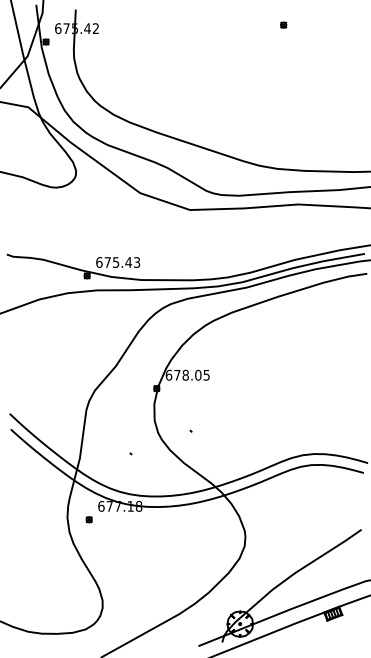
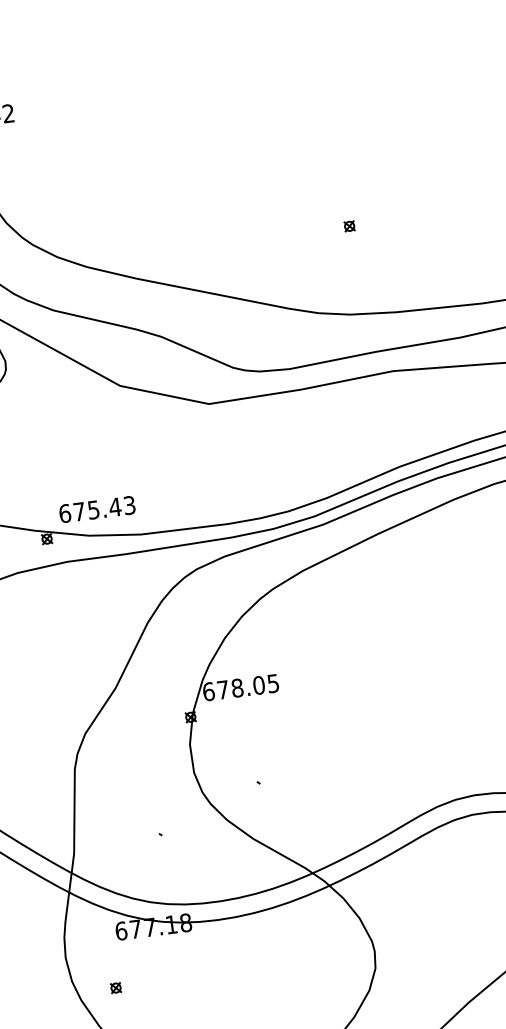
part: (283, 24) -> (349, 225), moved
part: (88, 519) -> (114, 987), moved

